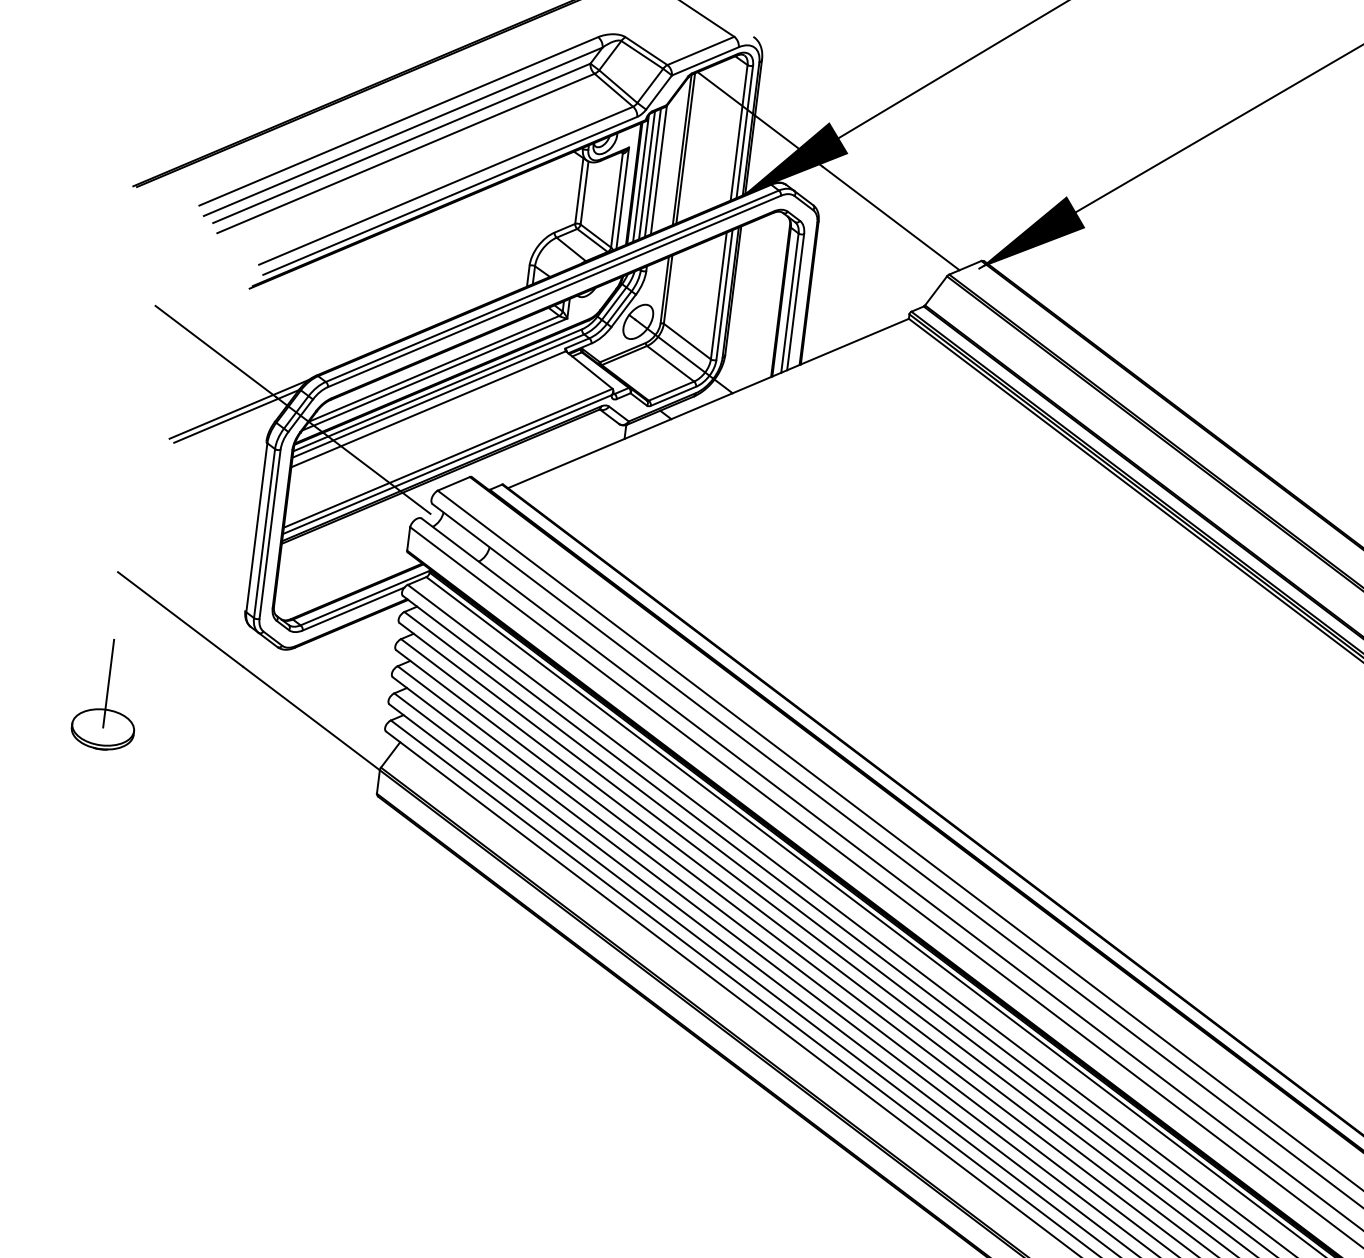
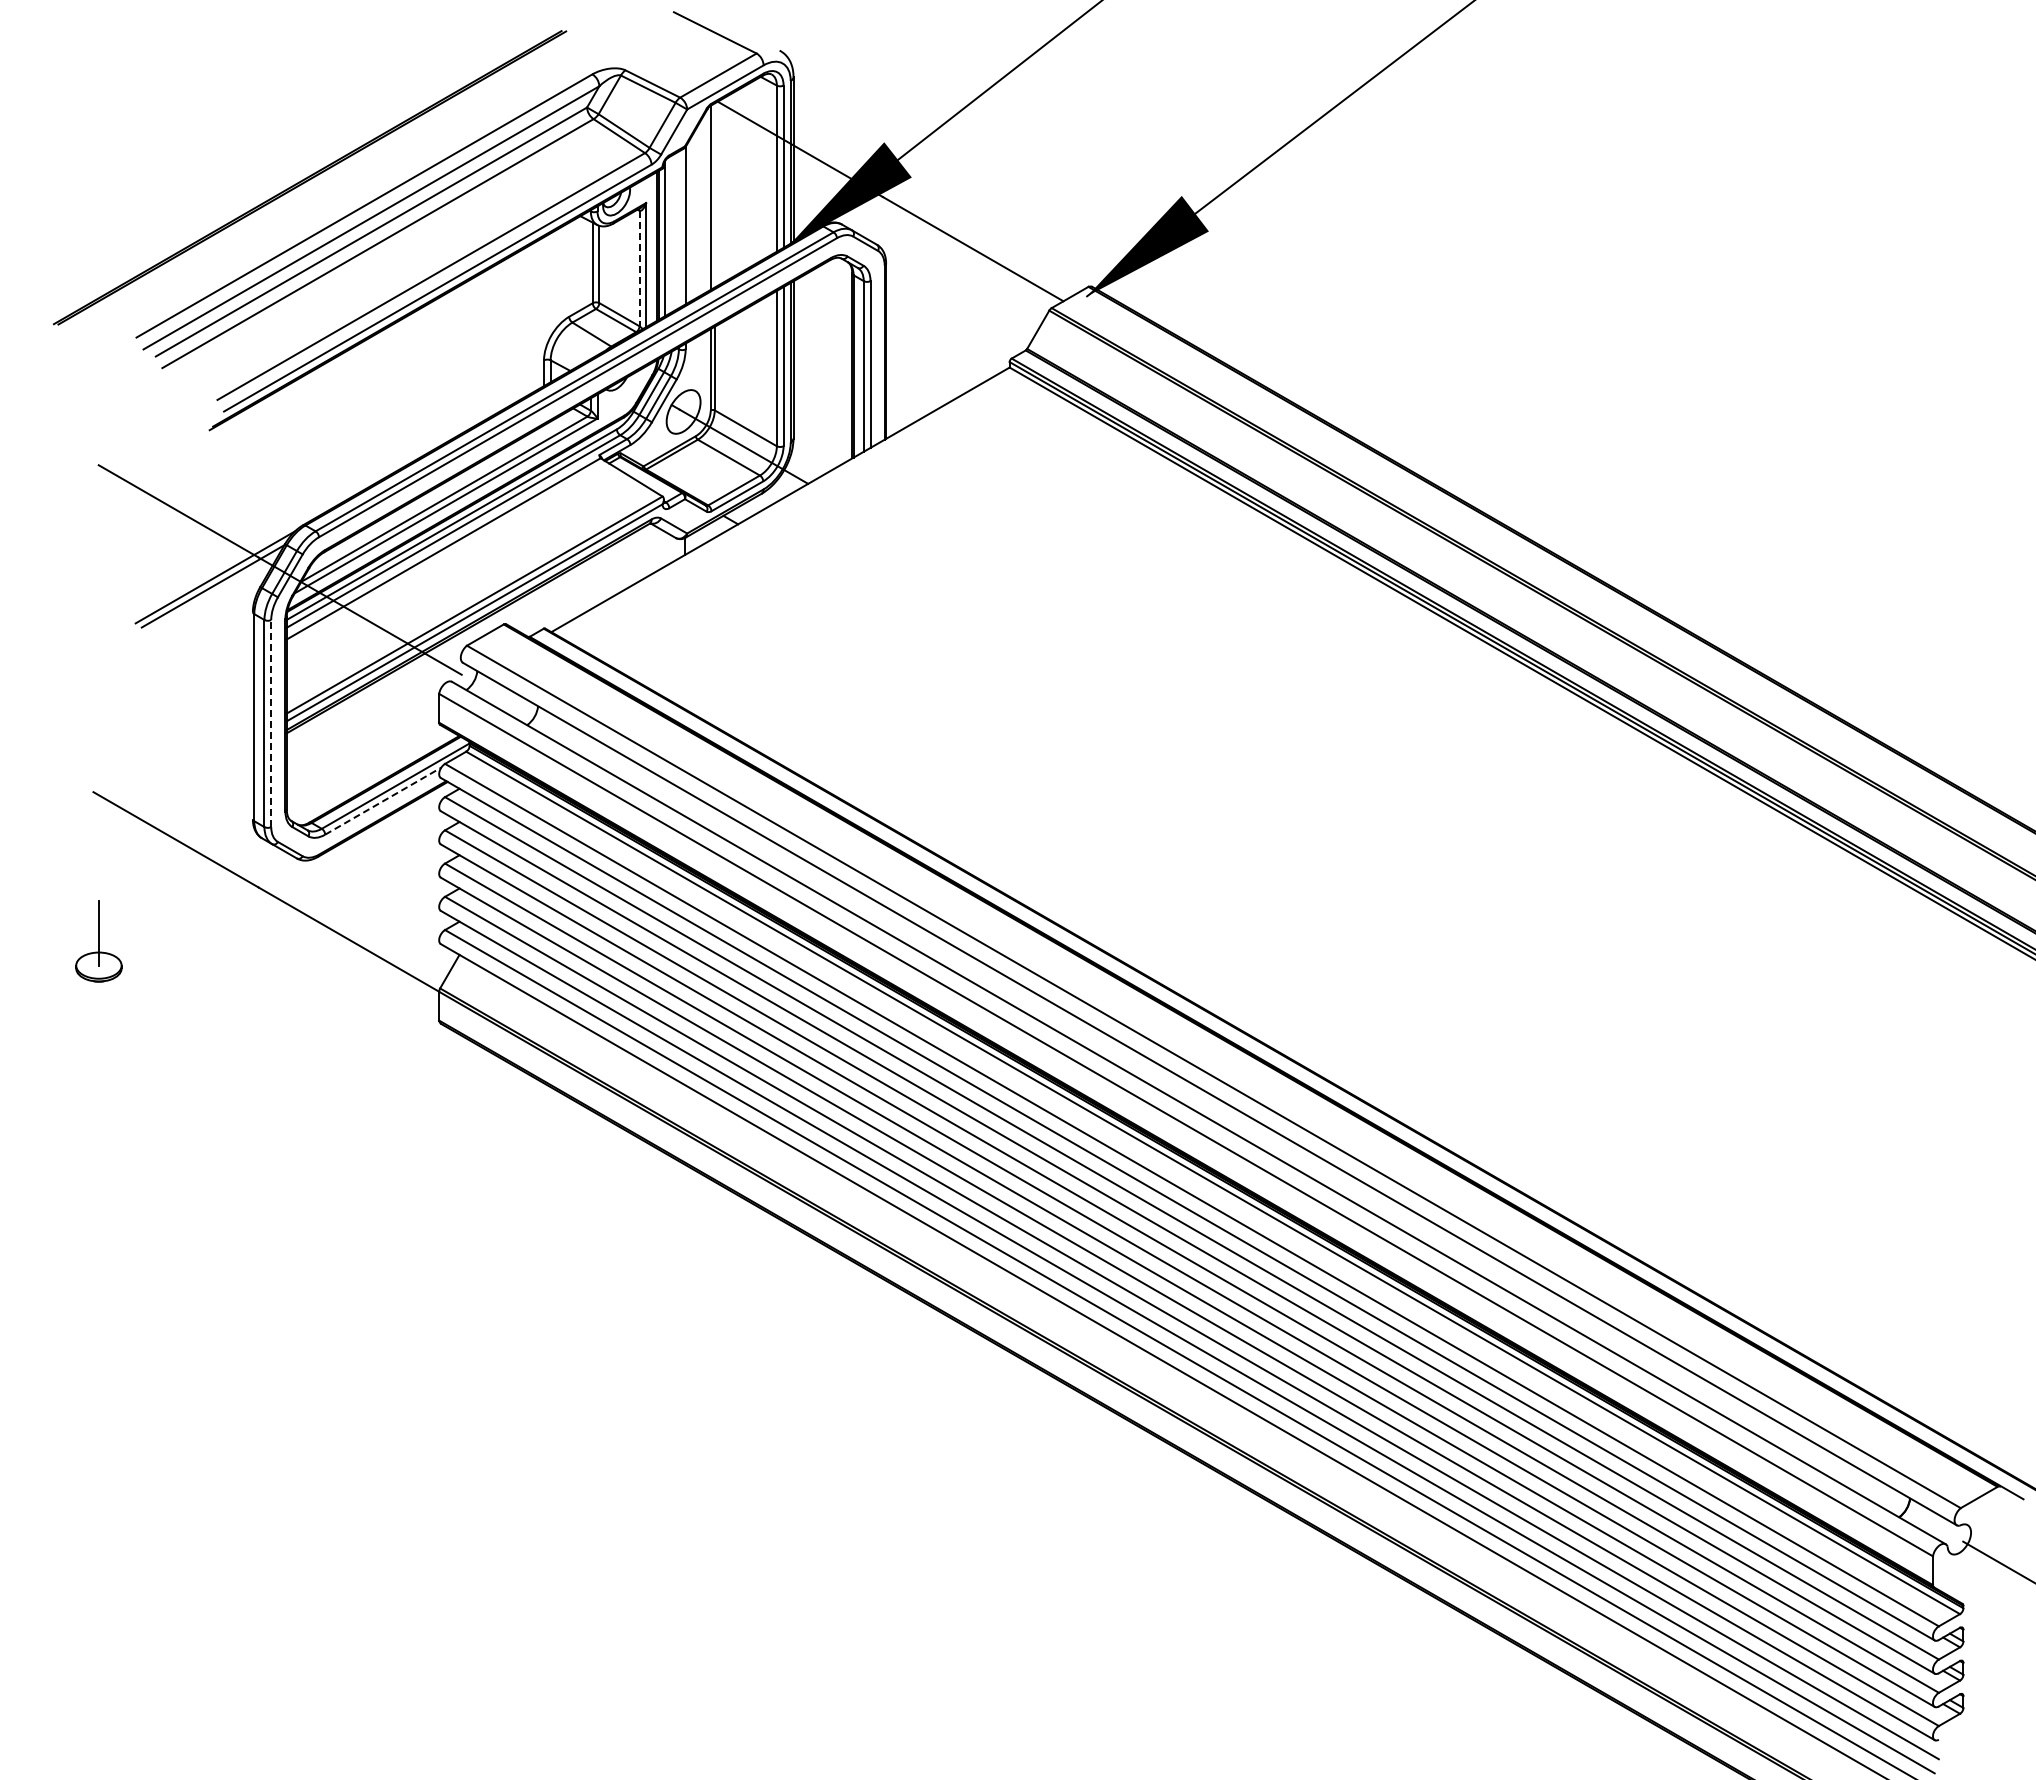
line: (685, 148) -> (714, 195), removed
line: (652, 172) -> (678, 229), removed
line: (647, 175) -> (672, 233), removed
line: (616, 200) -> (639, 268), solid -> dashed
line: (270, 534) -> (271, 723), solid -> dashed
line: (353, 608) -> (383, 800), solid -> dashed
part: (106, 694) -> (98, 941), size x0.6

